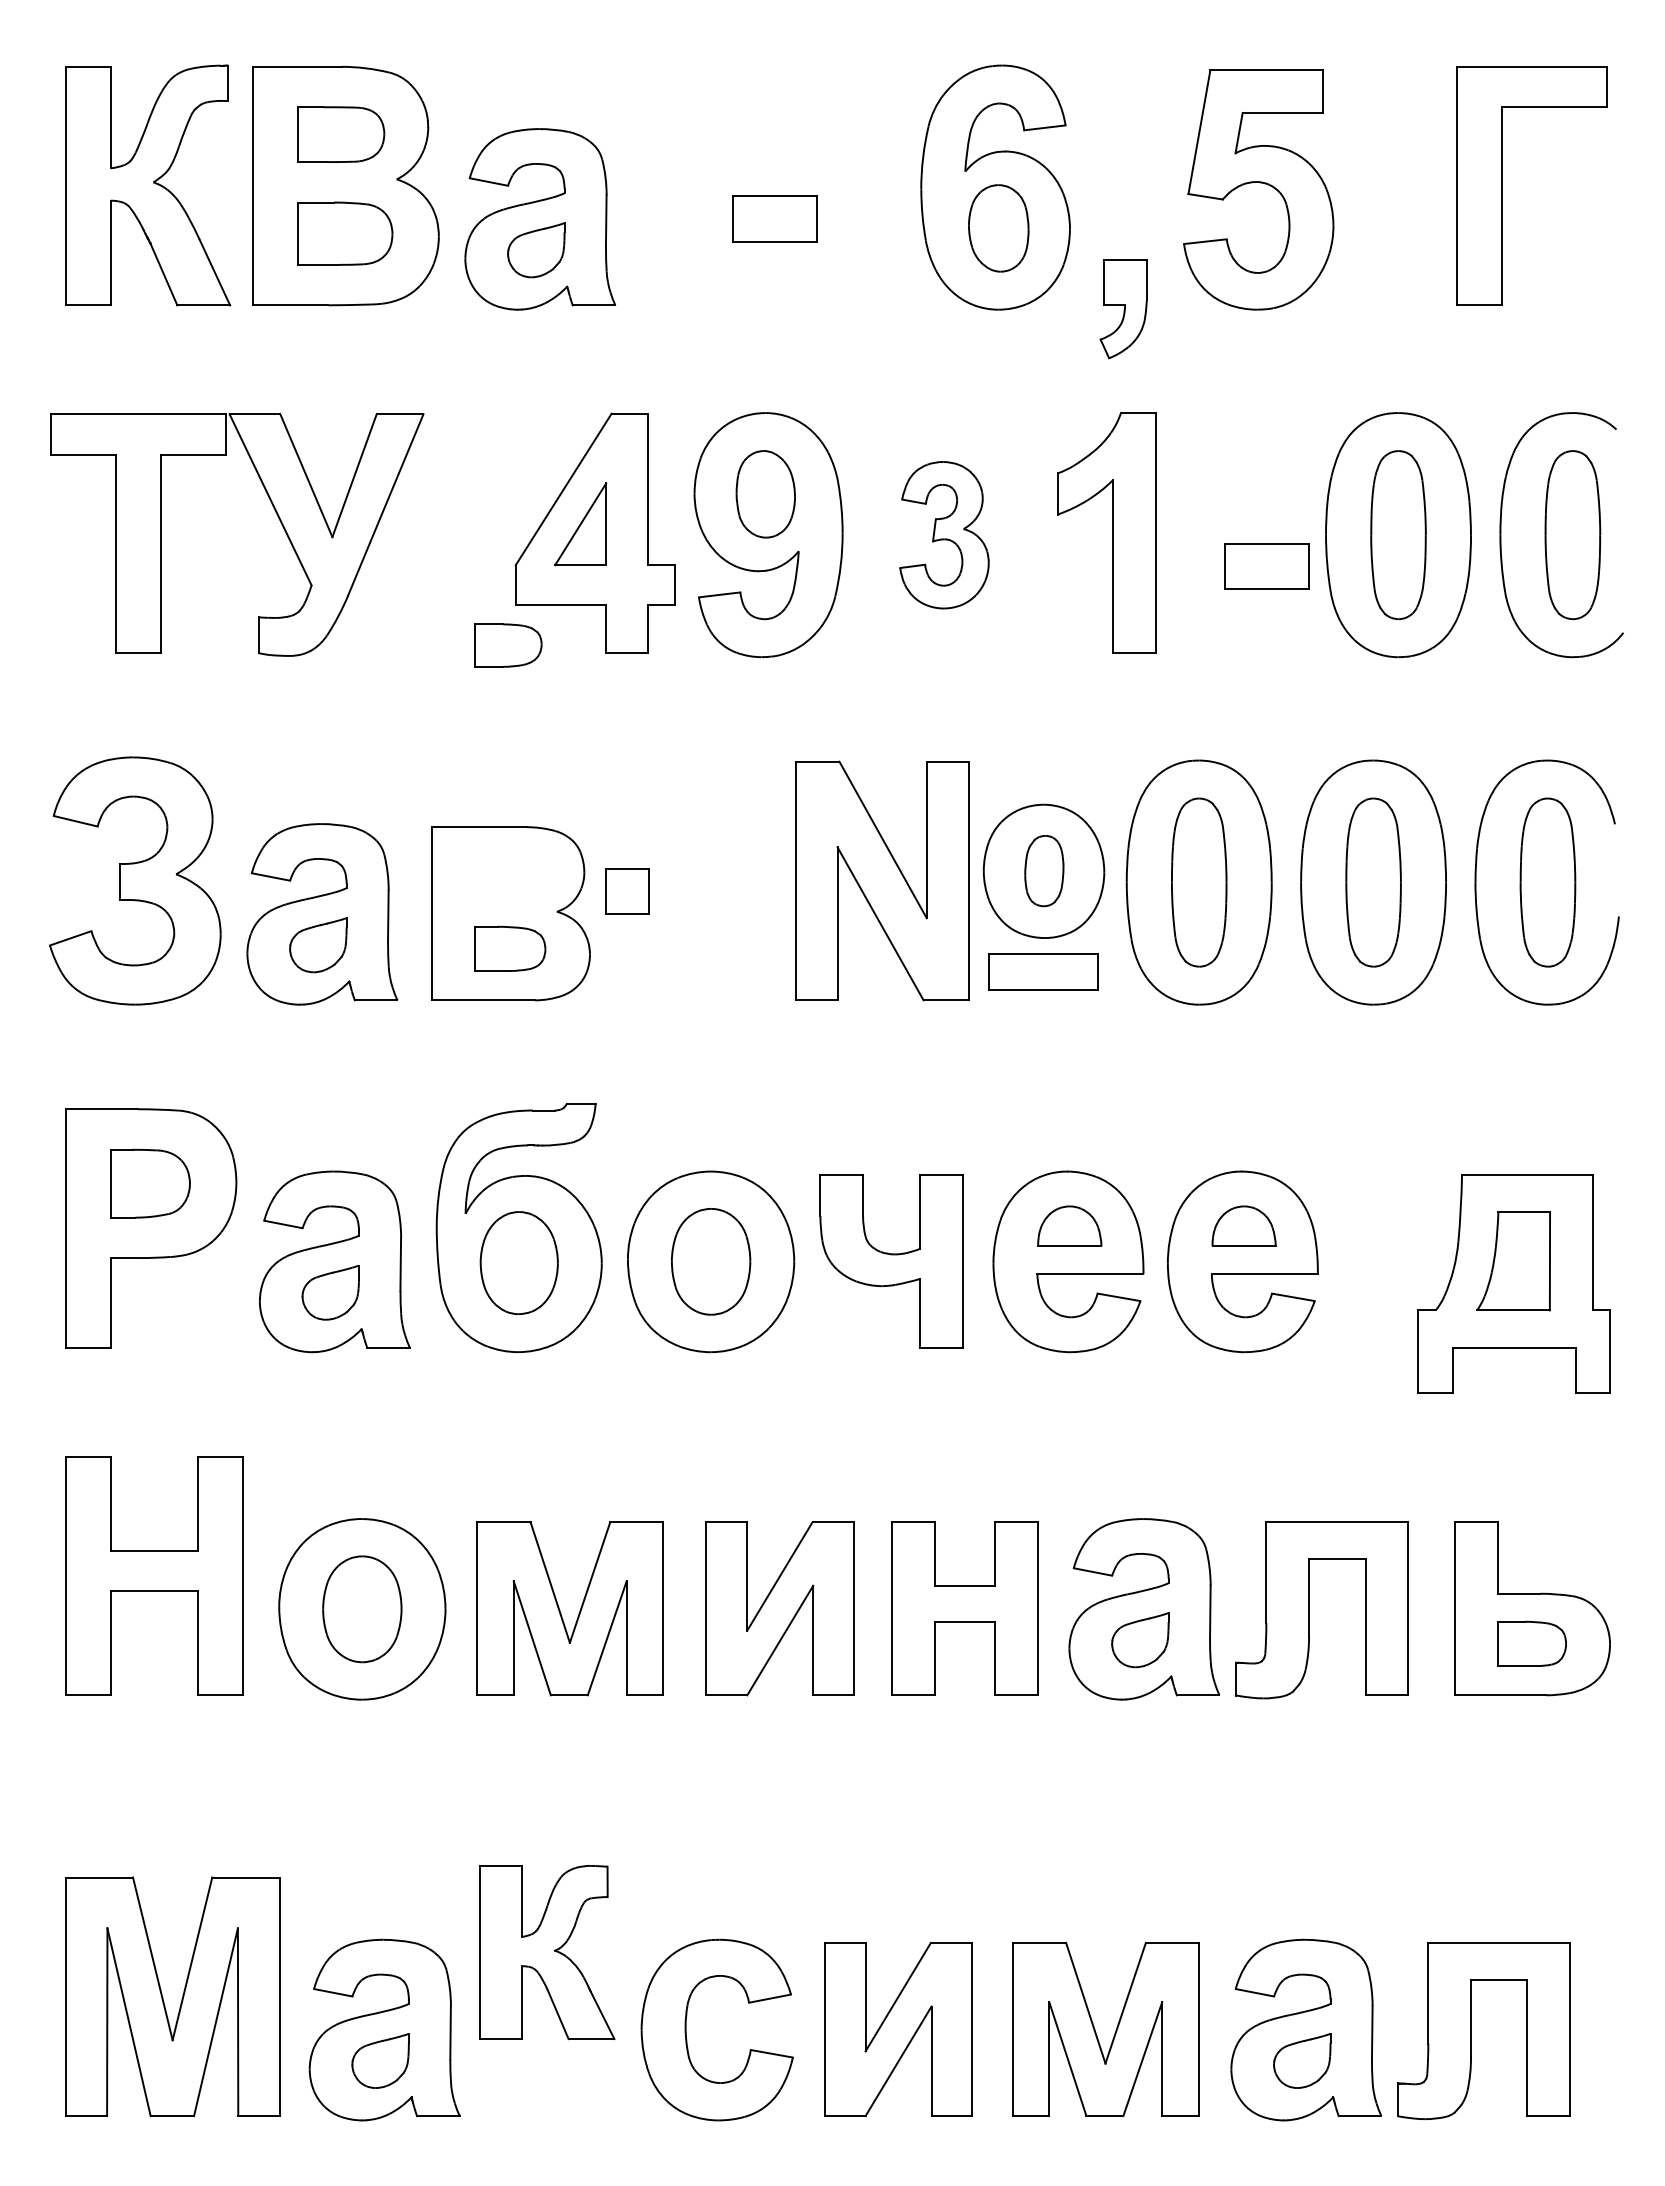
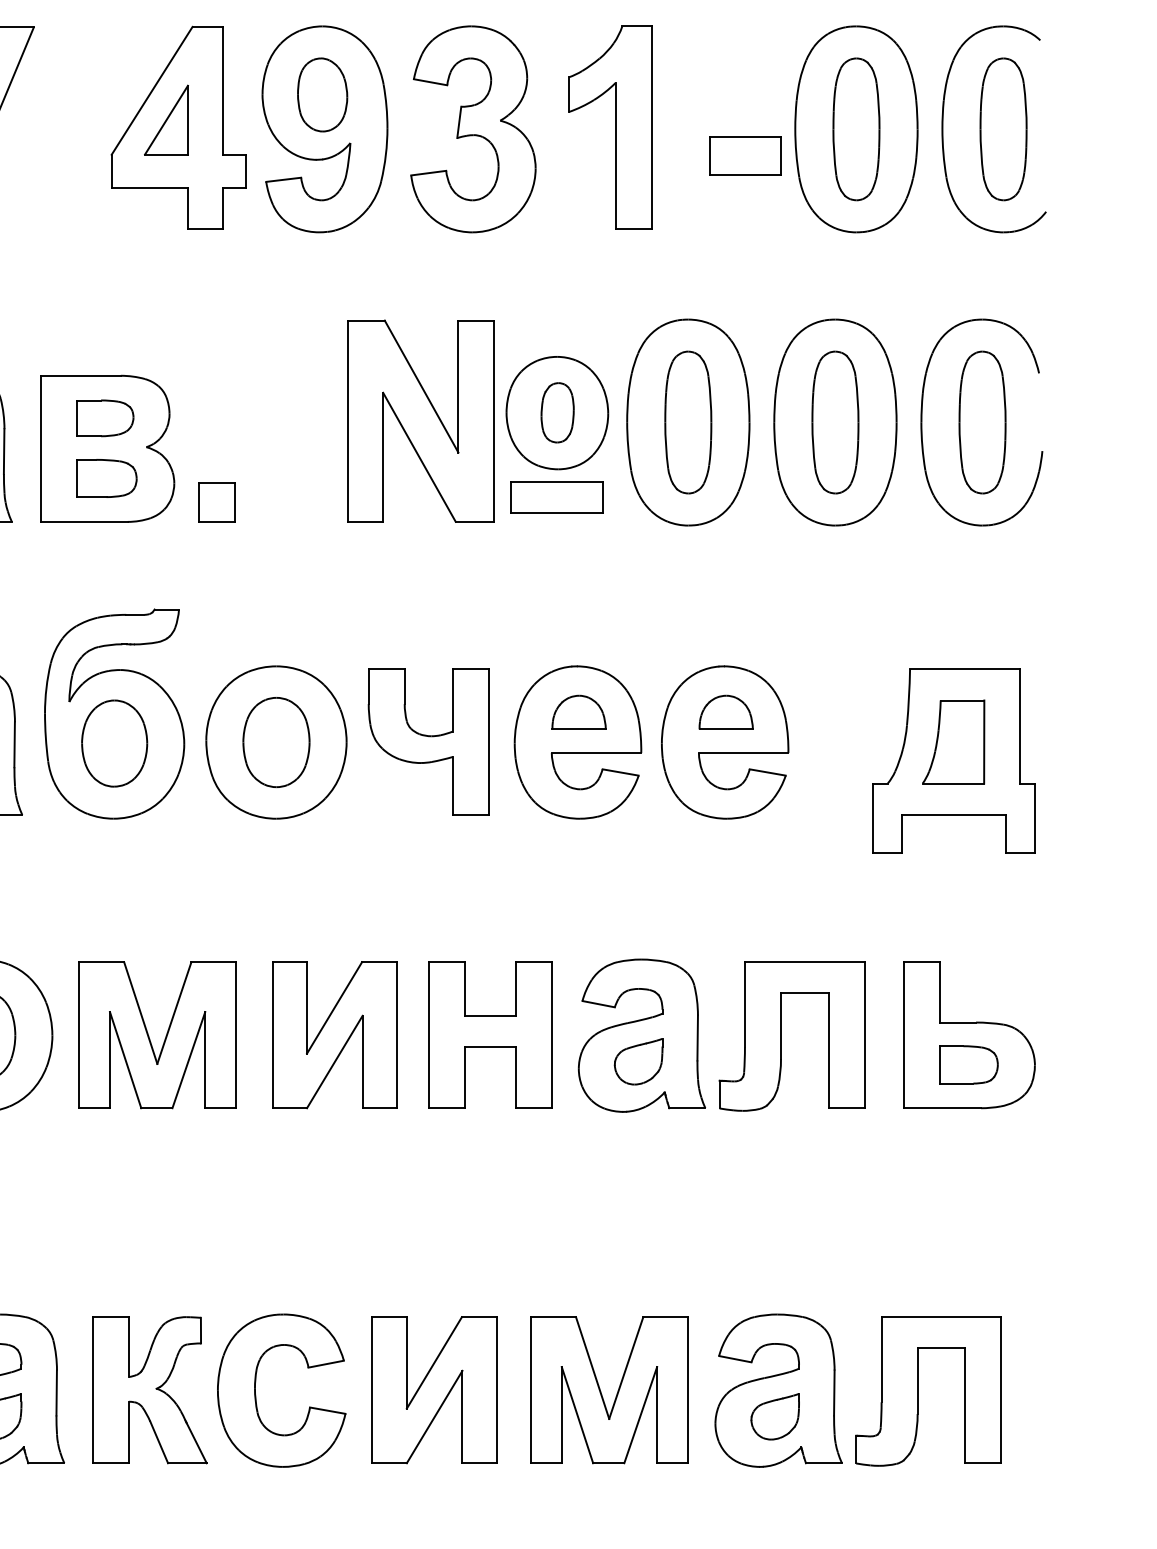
part: (944, 535) -> (473, 129), size x1.67
part: (508, 645) -> (105, 418), moved
part: (627, 891) -> (216, 502), moved
part: (547, 1952) -> (150, 1390), moved

